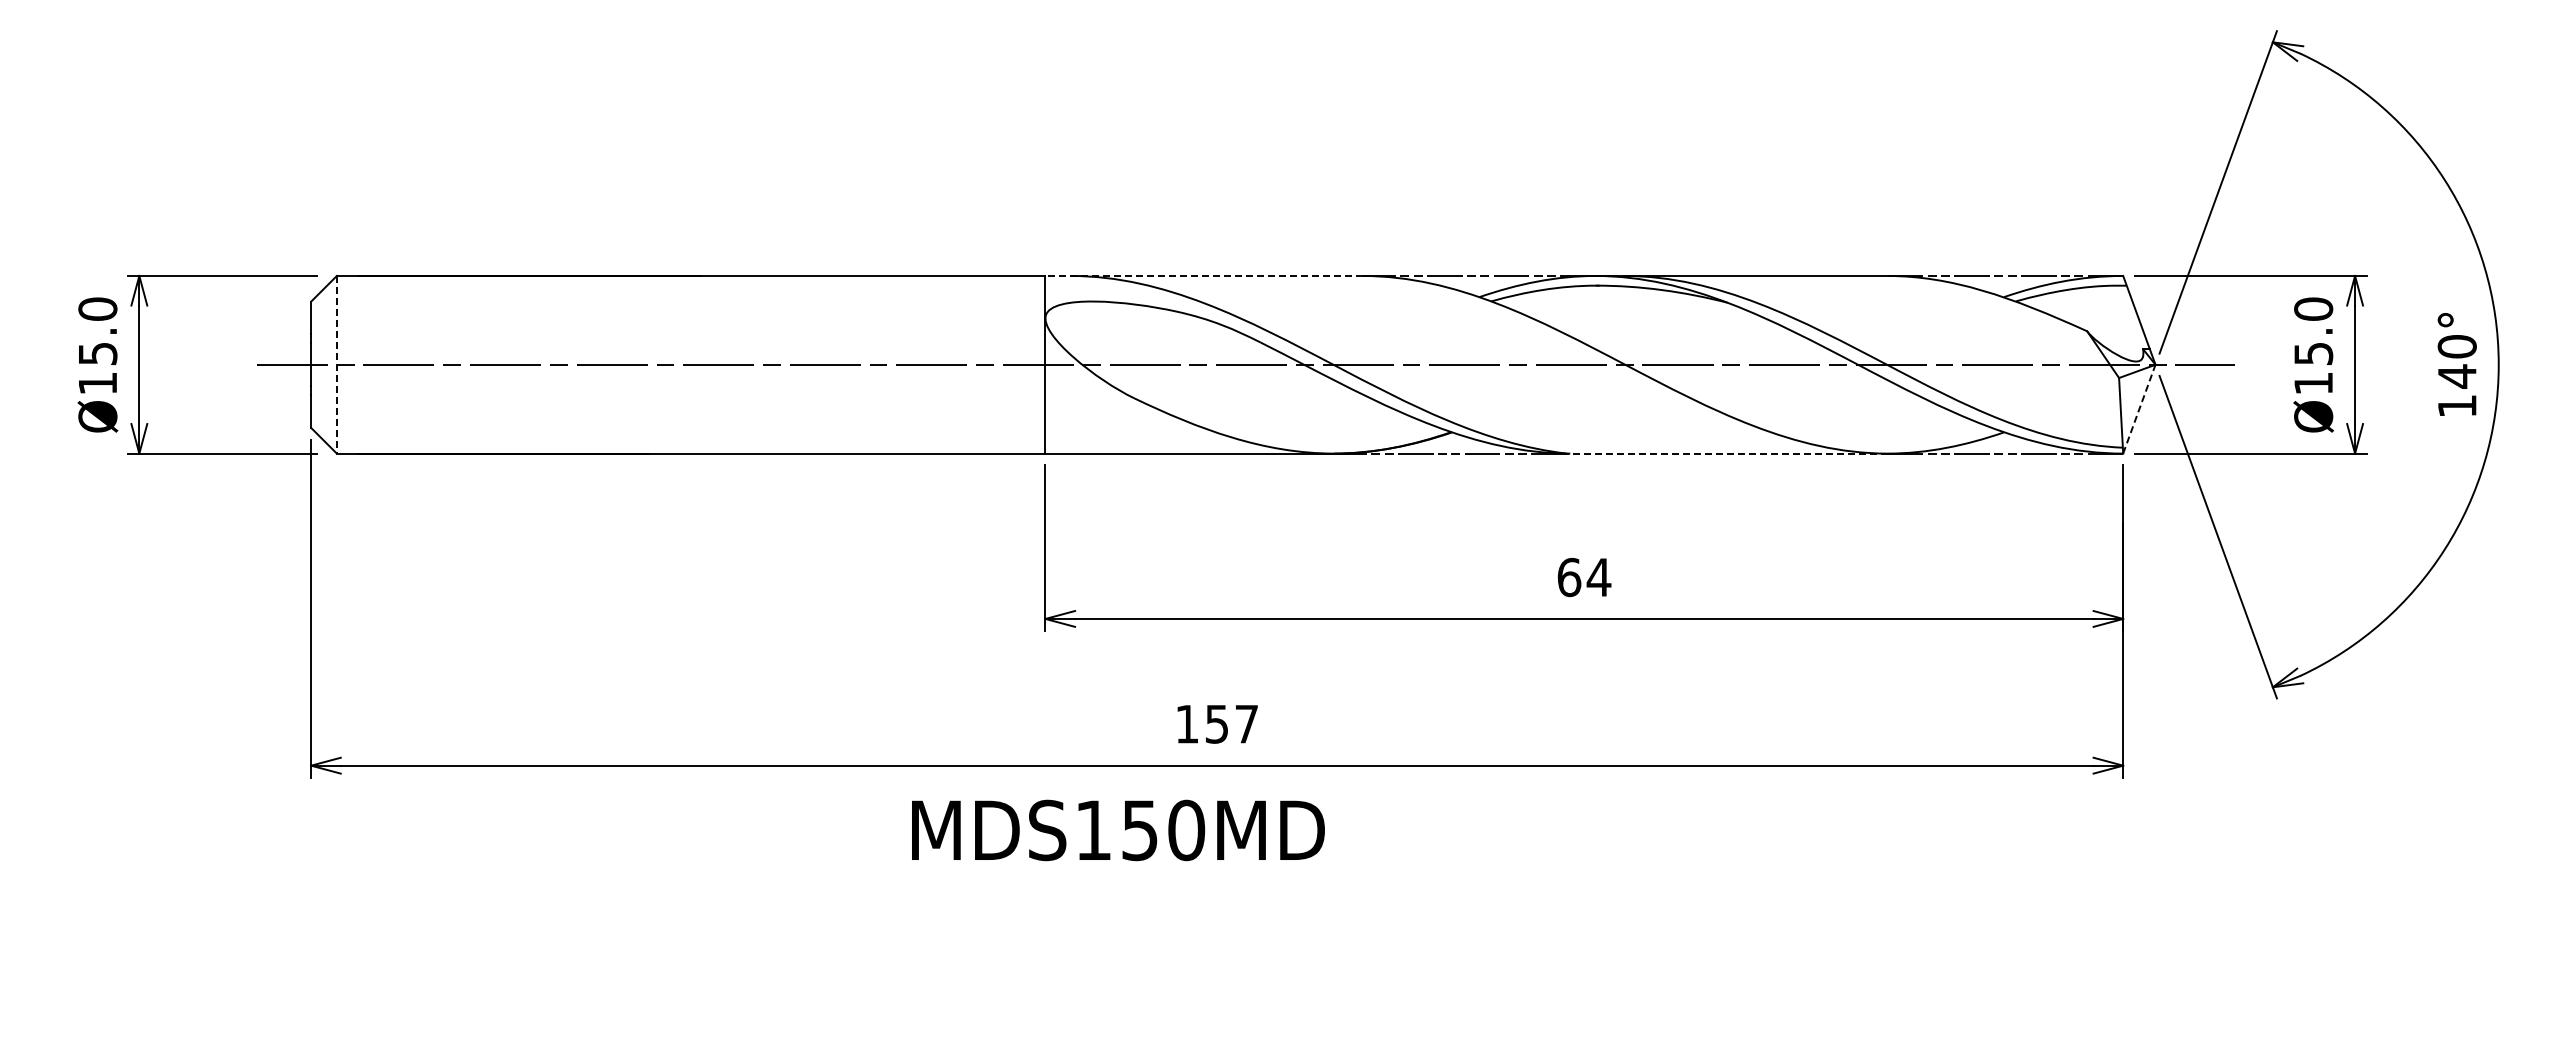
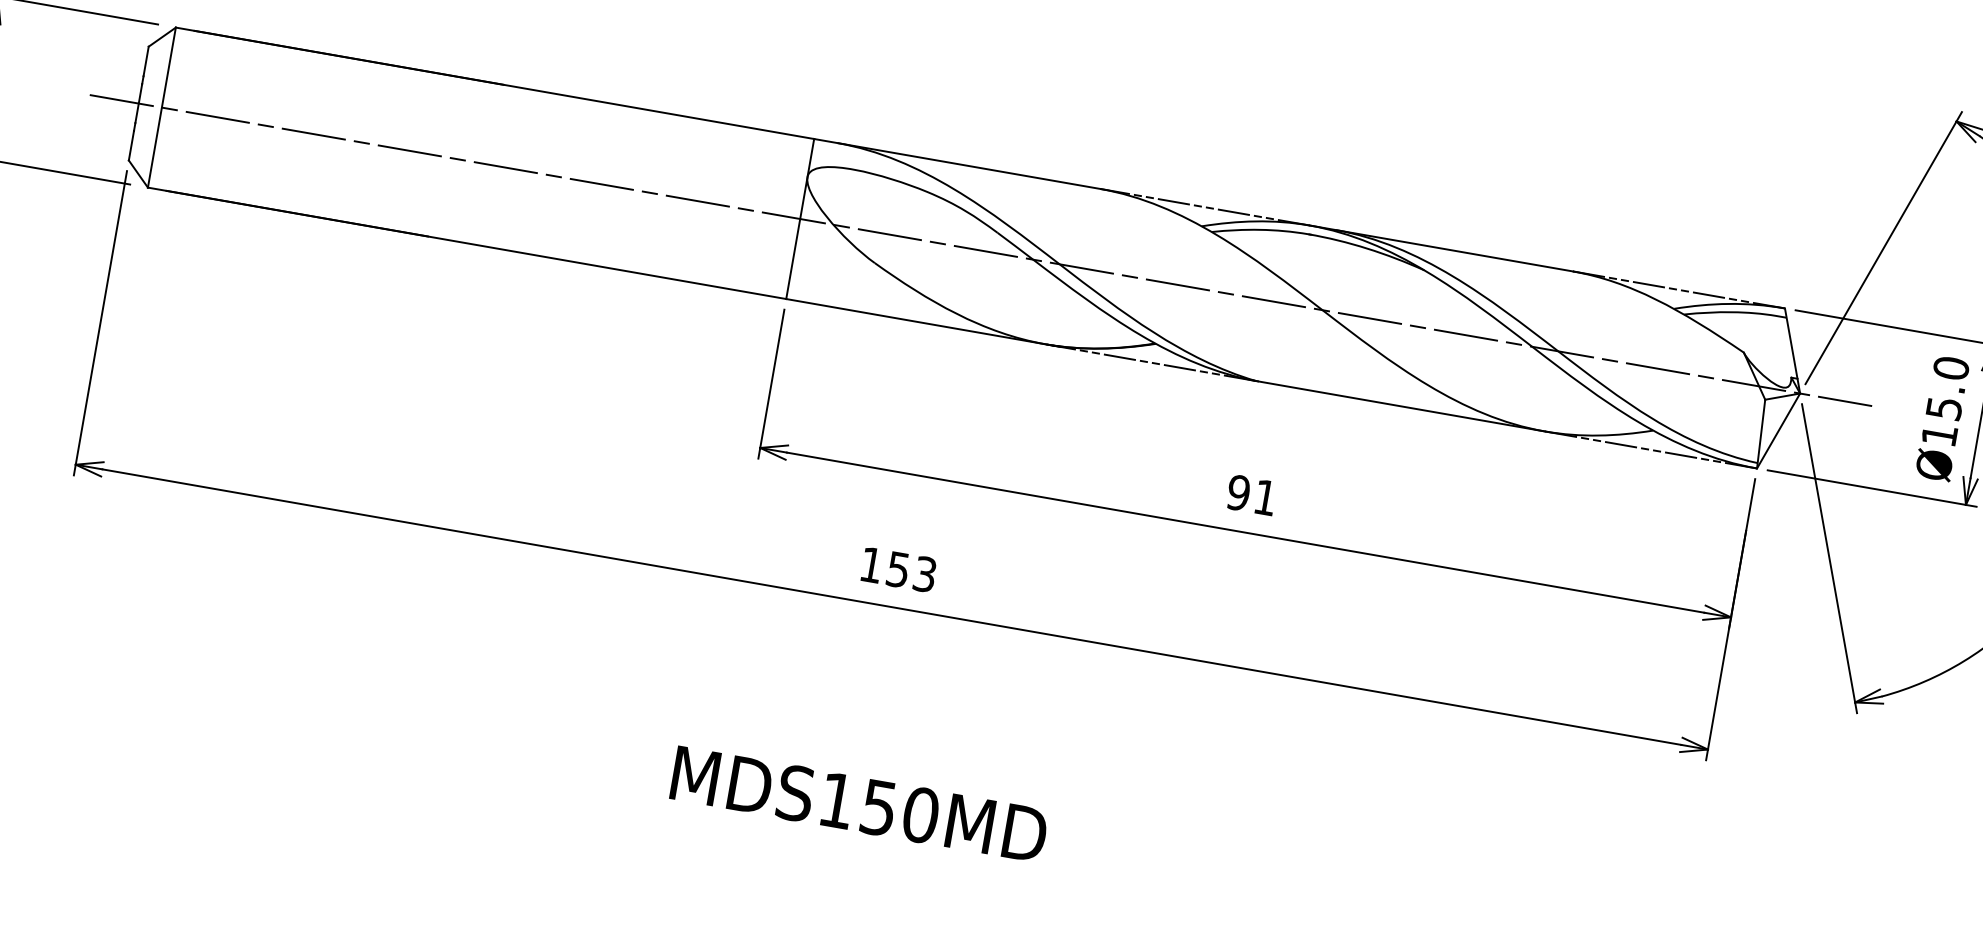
line: (1204, 275) -> (957, 163), dashed -> solid
line: (336, 364) -> (161, 107), dashed -> solid
line: (2139, 408) -> (1778, 430), dashed -> solid
line: (1726, 453) -> (1399, 405), dashed -> solid
text: (1584, 577) -> (1252, 495), 64 -> 91
text: (1246, 723) -> (924, 573), 157 -> 153
text: (1118, 830) -> (859, 804), moved

